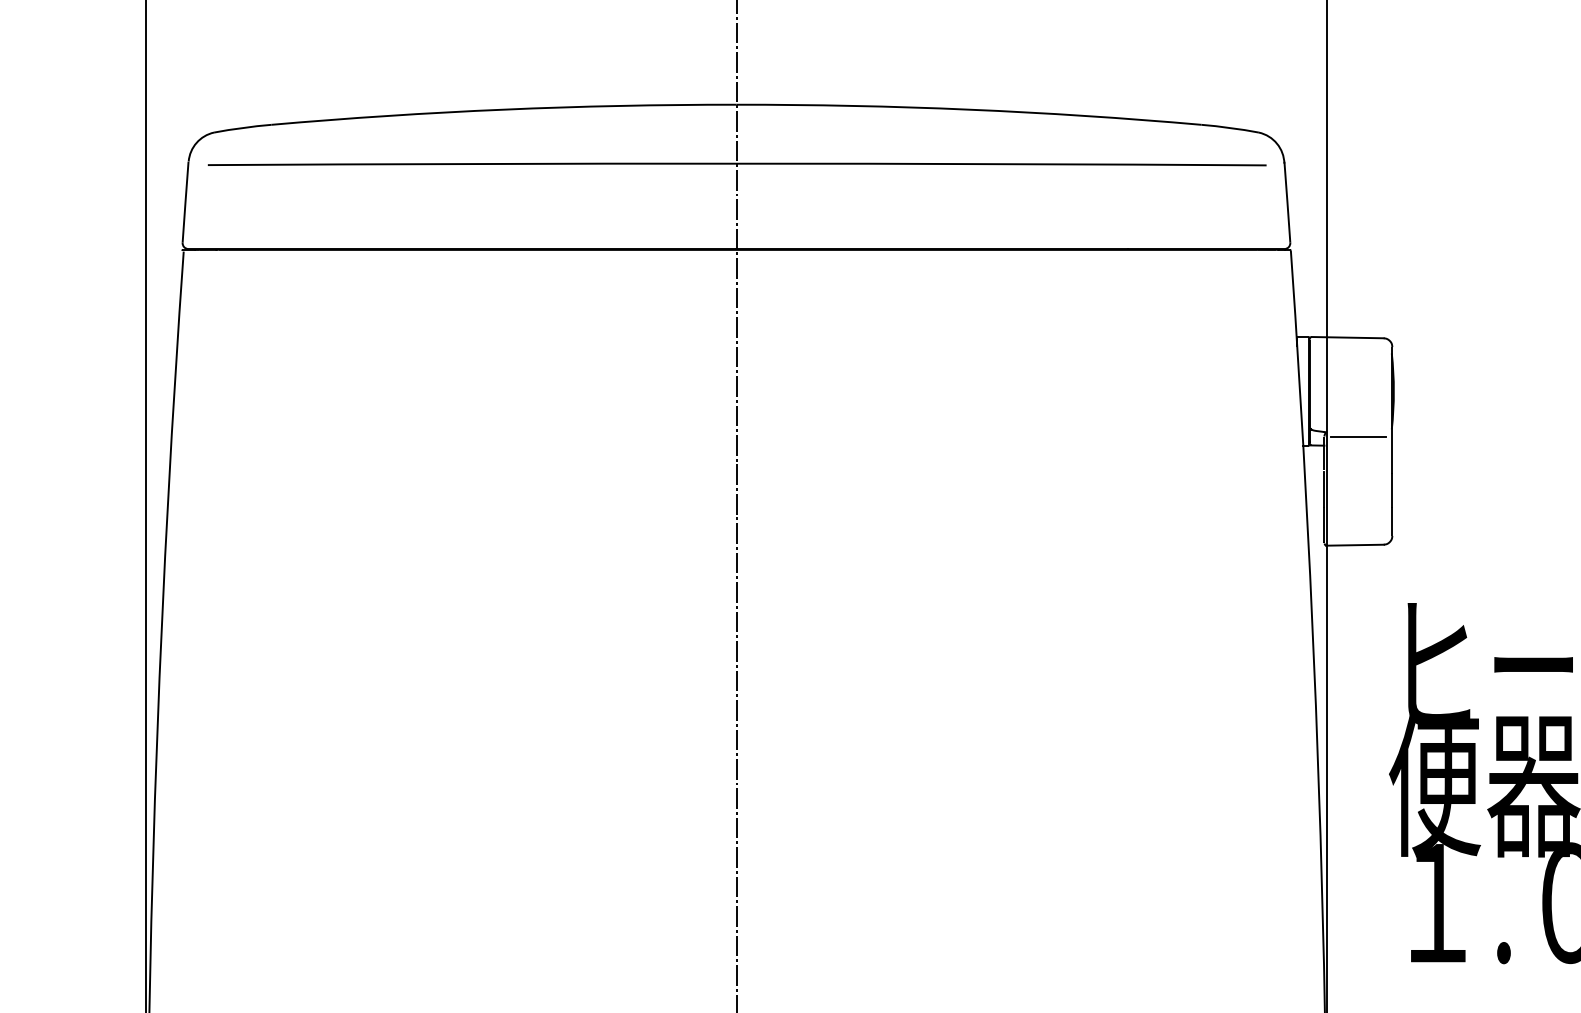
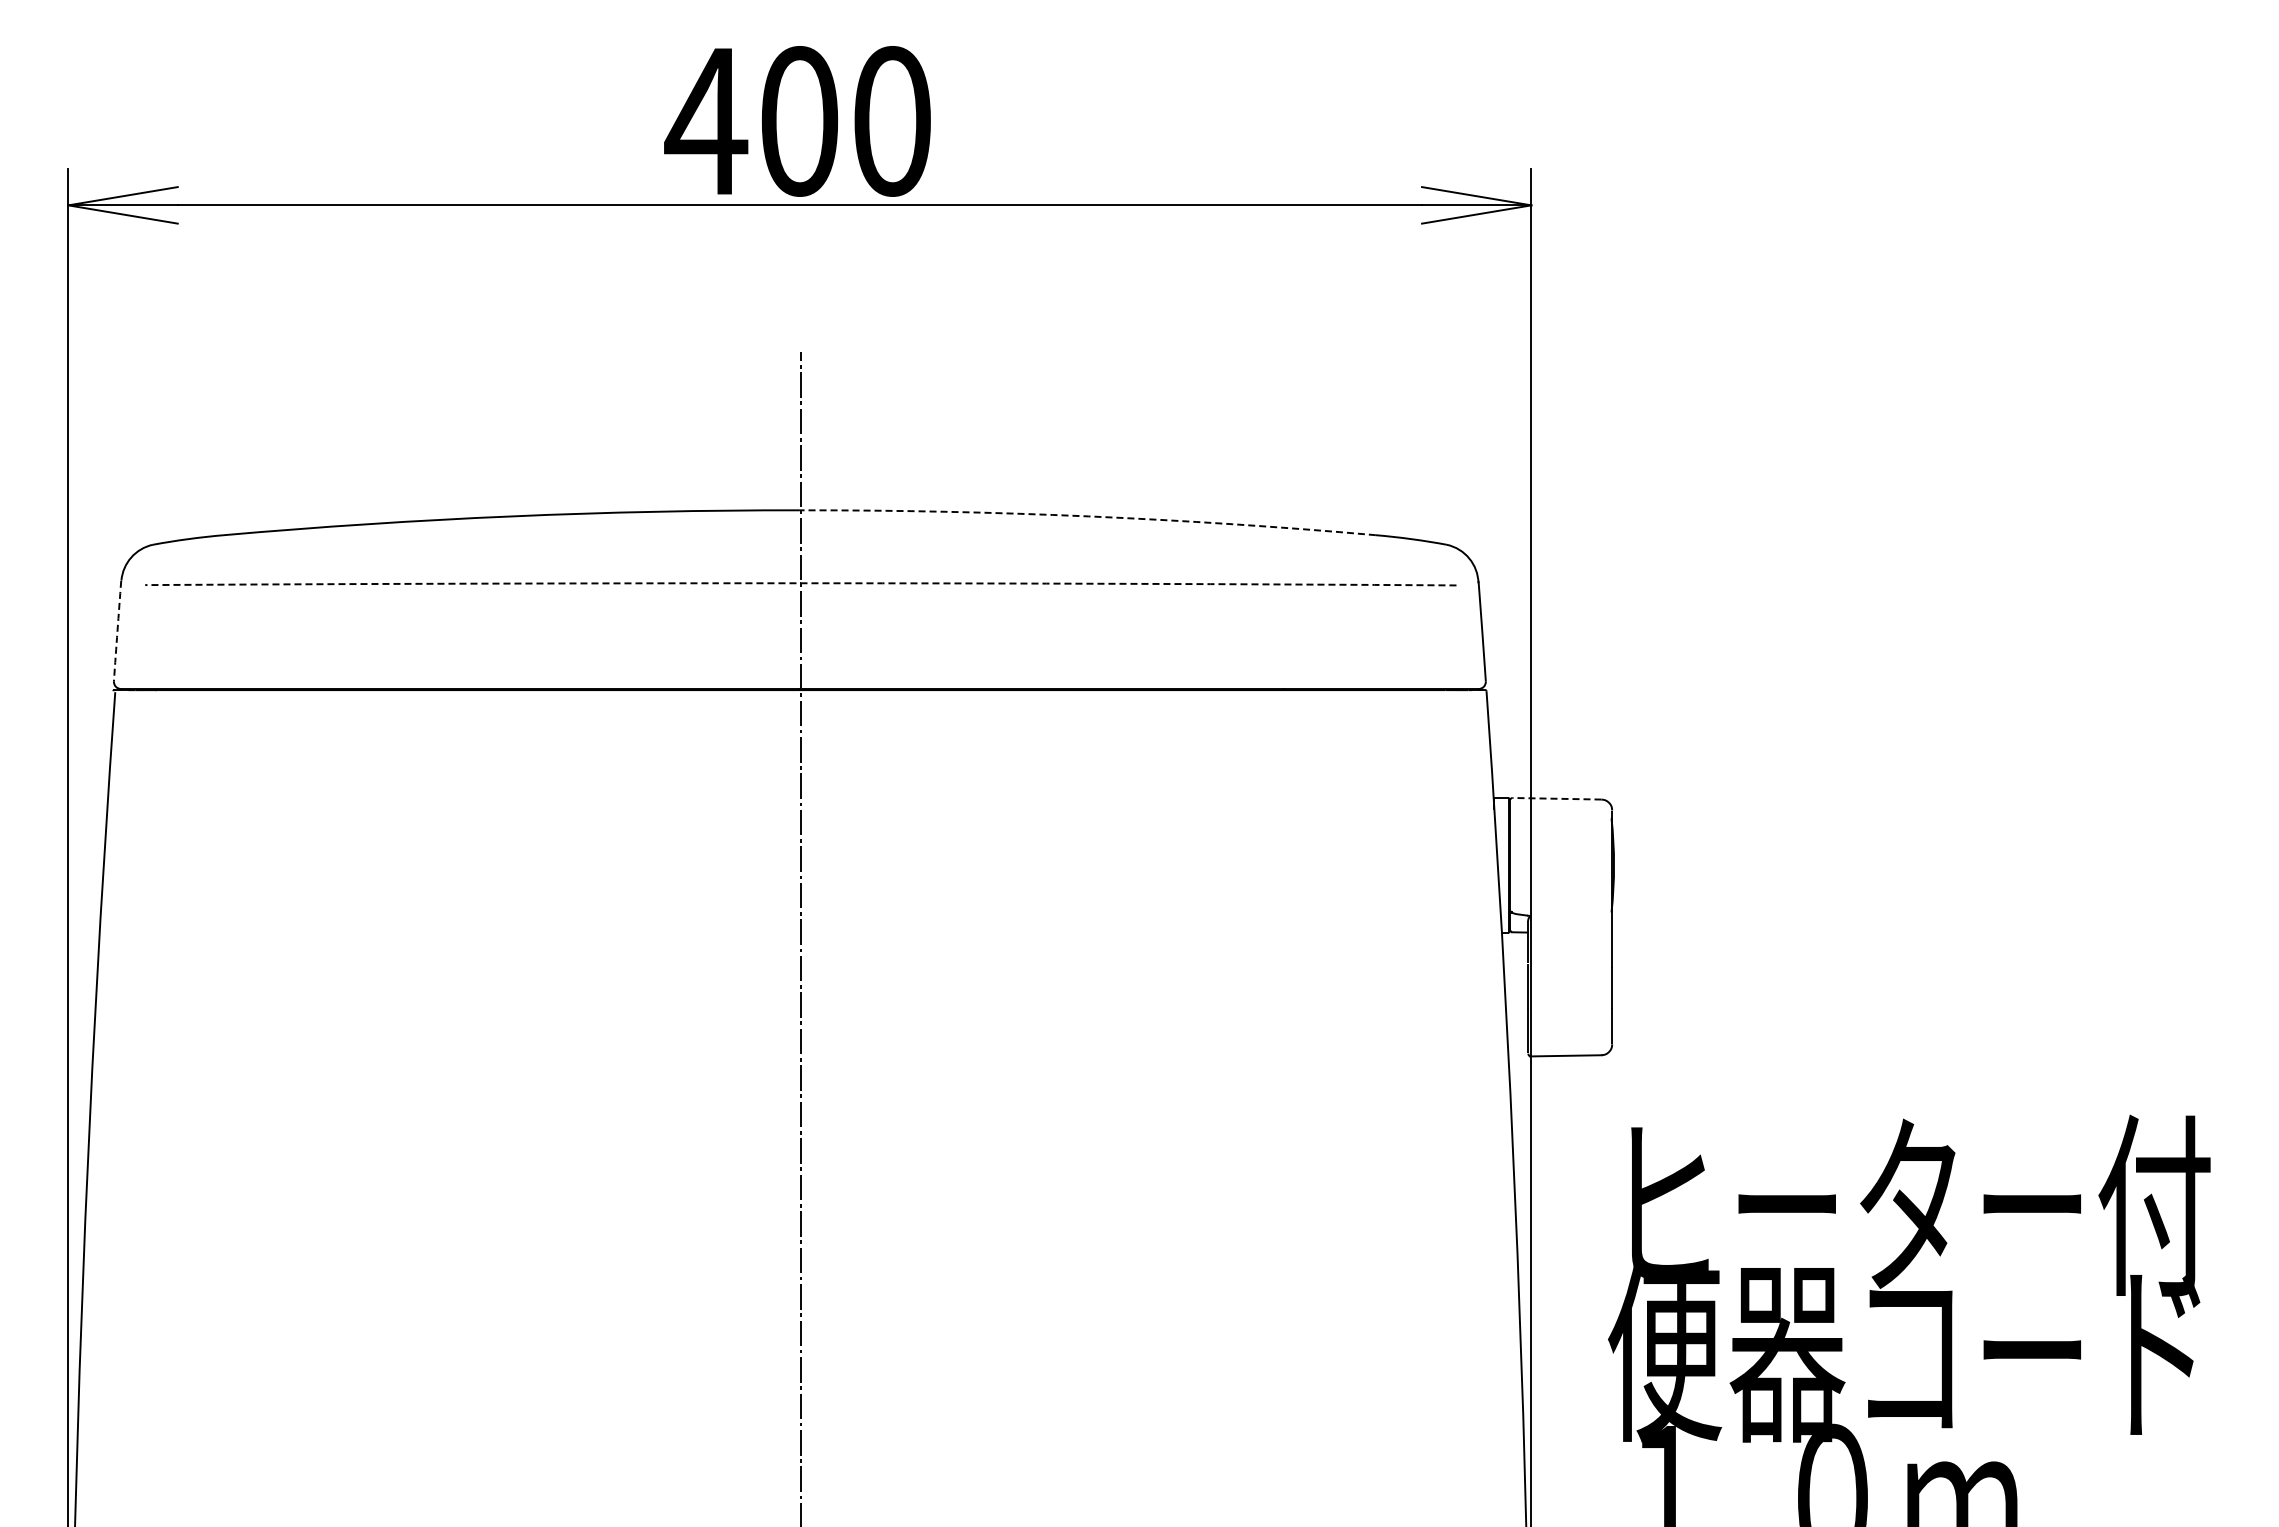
arc: (969, 109) -> (1088, 516), solid -> dashed
arc: (736, 163) -> (800, 583), solid -> dashed
arc: (185, 202) -> (117, 631), solid -> dashed
line: (1347, 337) -> (1556, 798), solid -> dashed
line: (1358, 436) -> (1570, 921), removed

